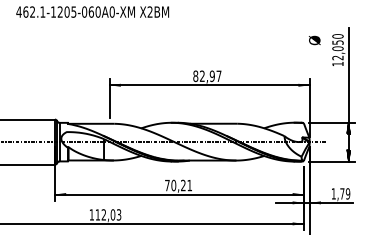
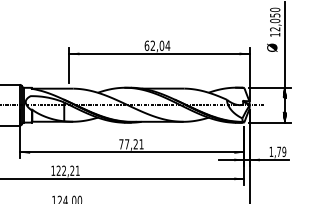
text: (314, 40) -> (272, 47), moved
text: (207, 76) -> (157, 46), 82,97 -> 62,04
text: (173, 185) -> (126, 144), 70,21 -> 77,21
text: (108, 214) -> (68, 170), 112,03 -> 122,21

